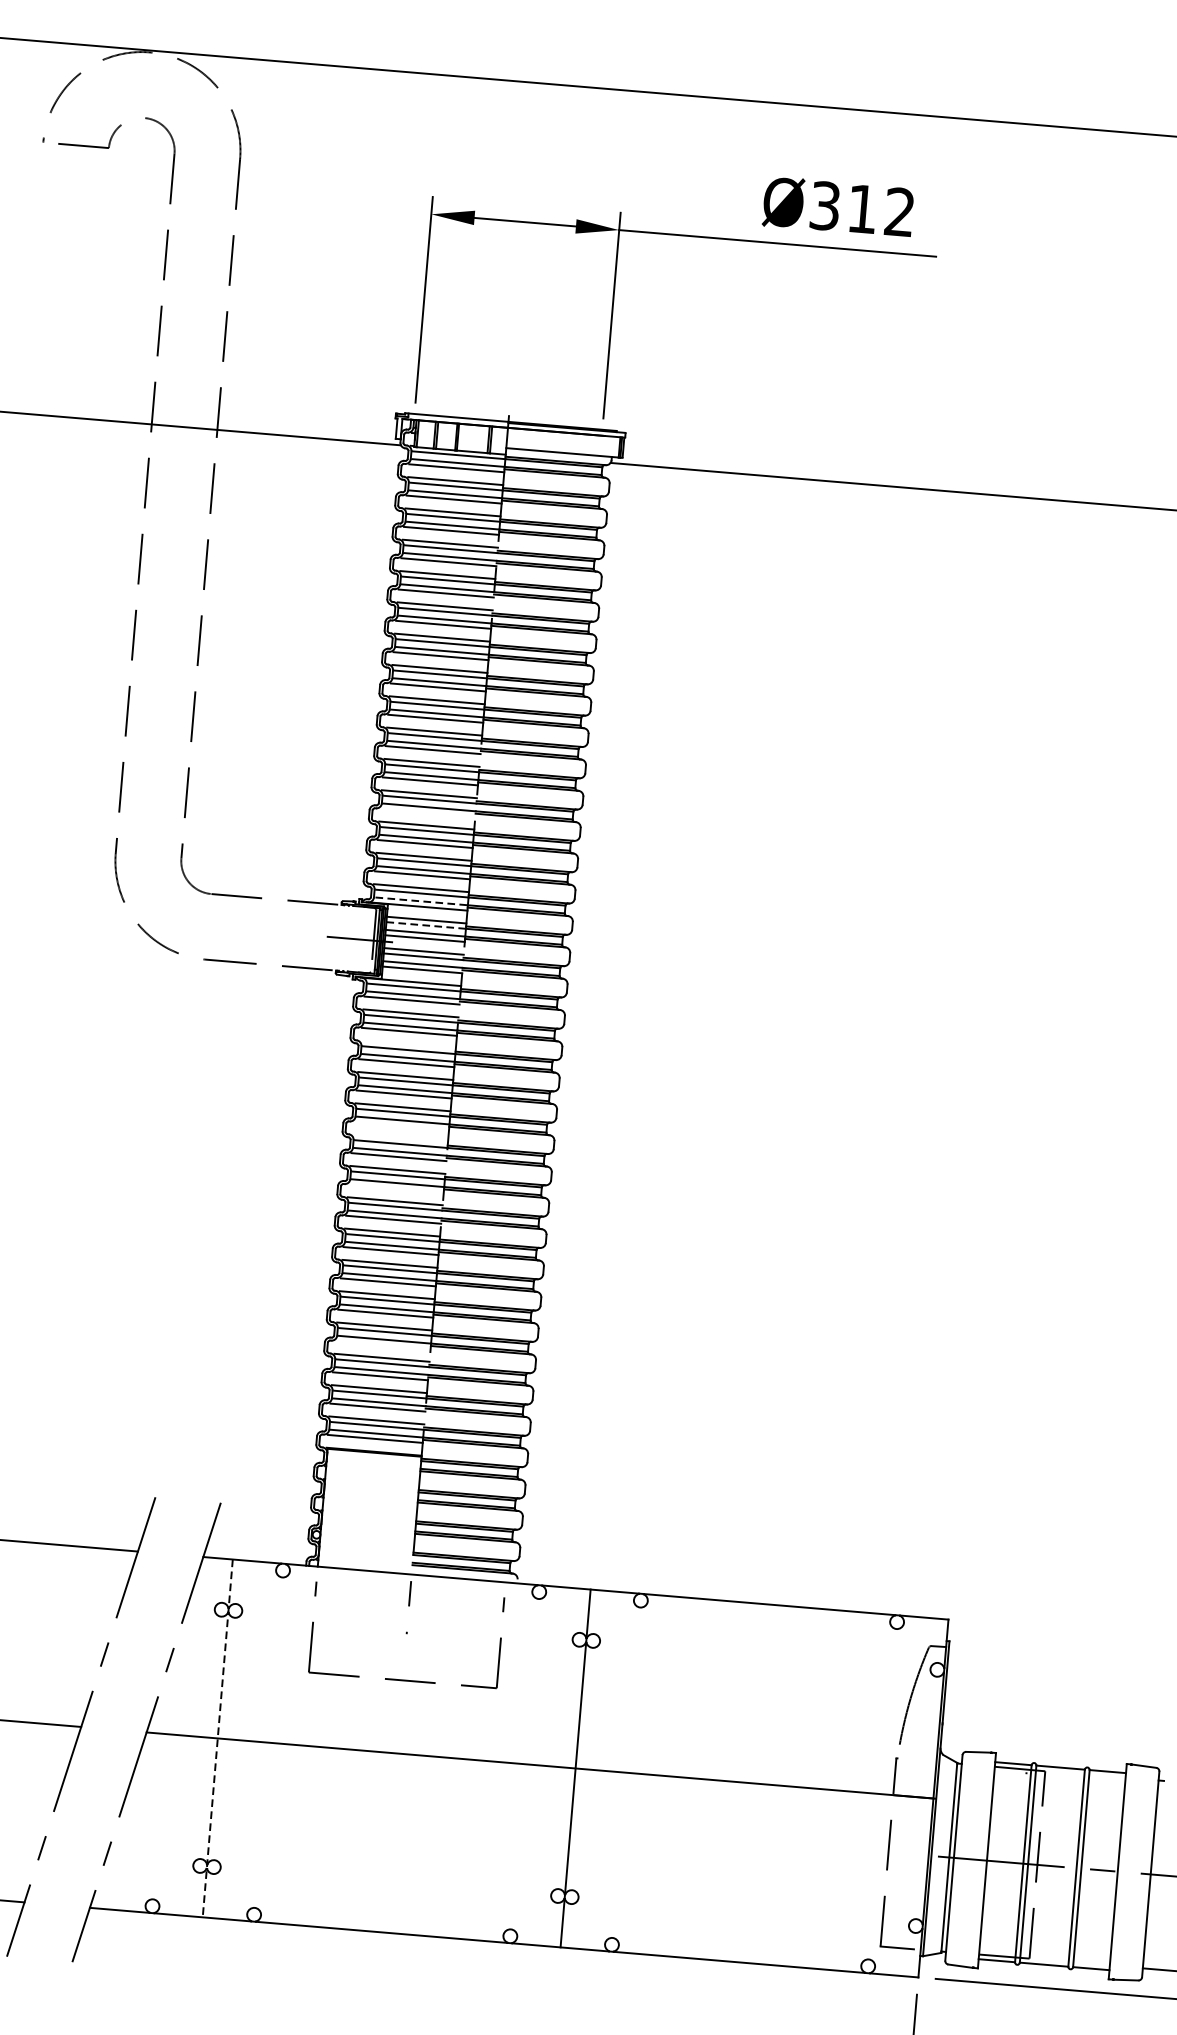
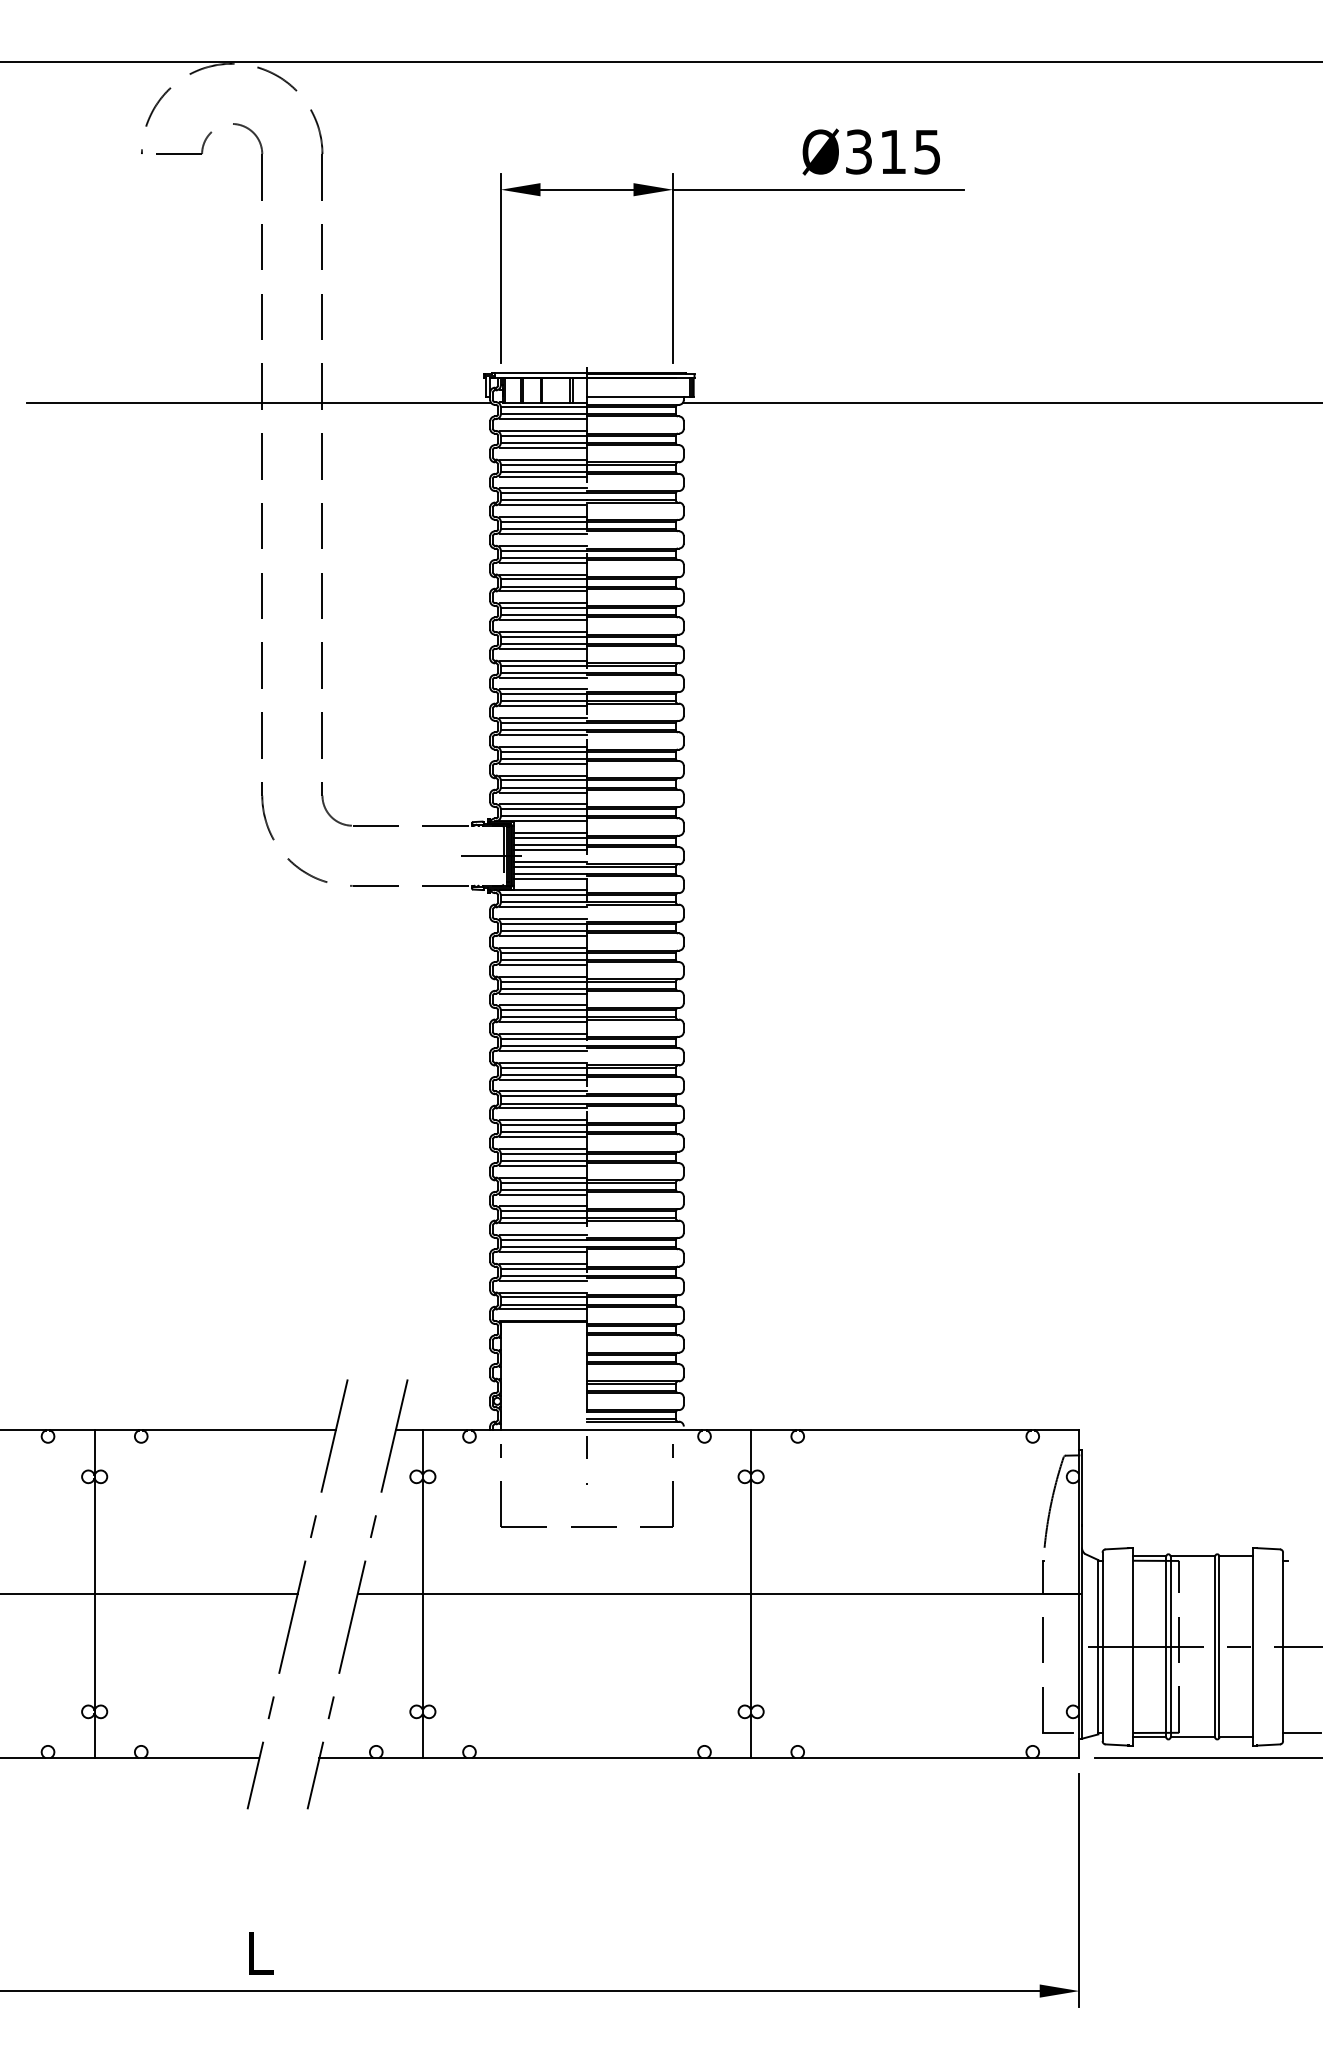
text: (898, 211) -> (926, 151), Ø312 -> Ø315
line: (427, 813) -> (543, 735), added
line: (422, 901) -> (545, 816), dashed -> solid
line: (427, 925) -> (551, 837), dashed -> solid
line: (408, 1044) -> (543, 947), added
line: (401, 1126) -> (543, 1022), added
line: (400, 1139) -> (543, 1034), added
line: (396, 1188) -> (543, 1079), added
line: (383, 1345) -> (543, 1223), added
line: (217, 1738) -> (422, 1594), dashed -> solid

